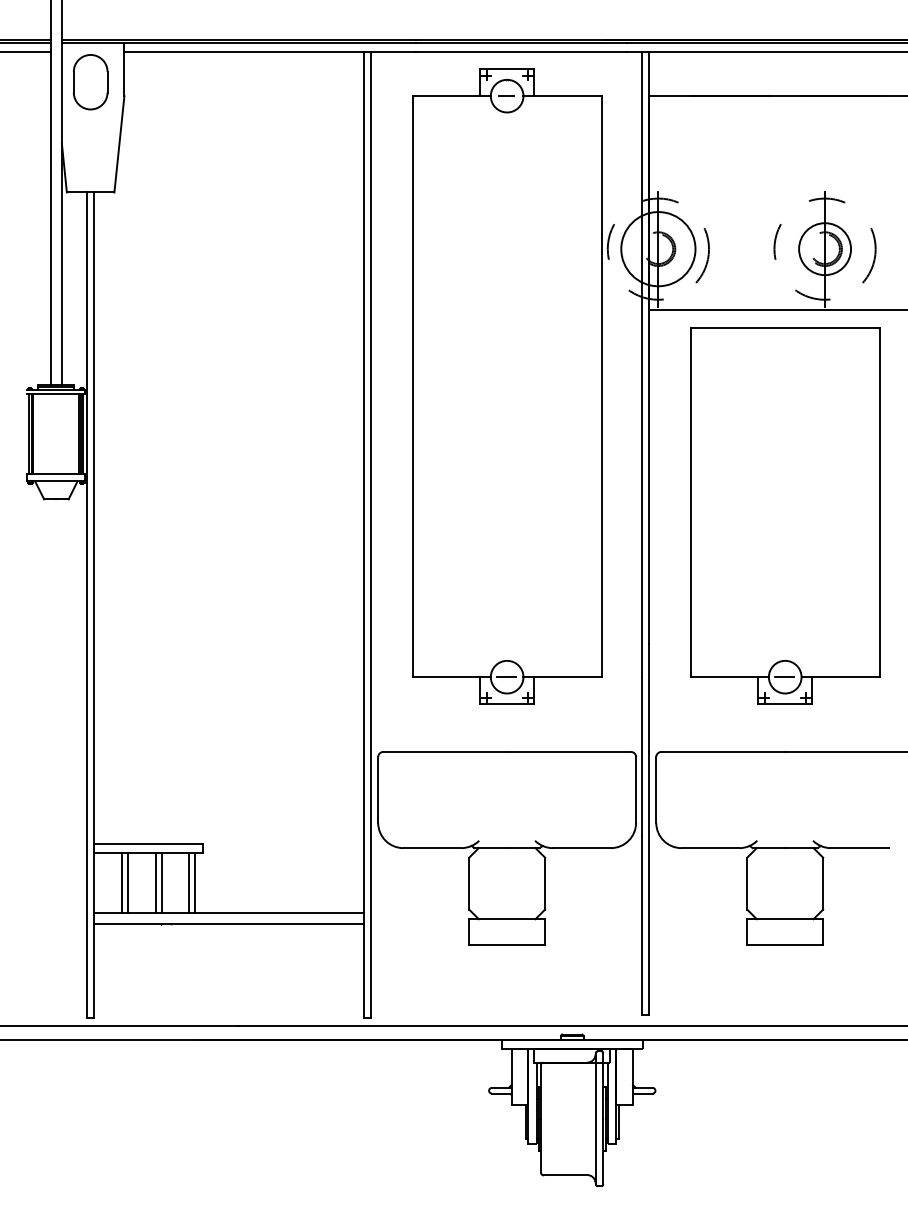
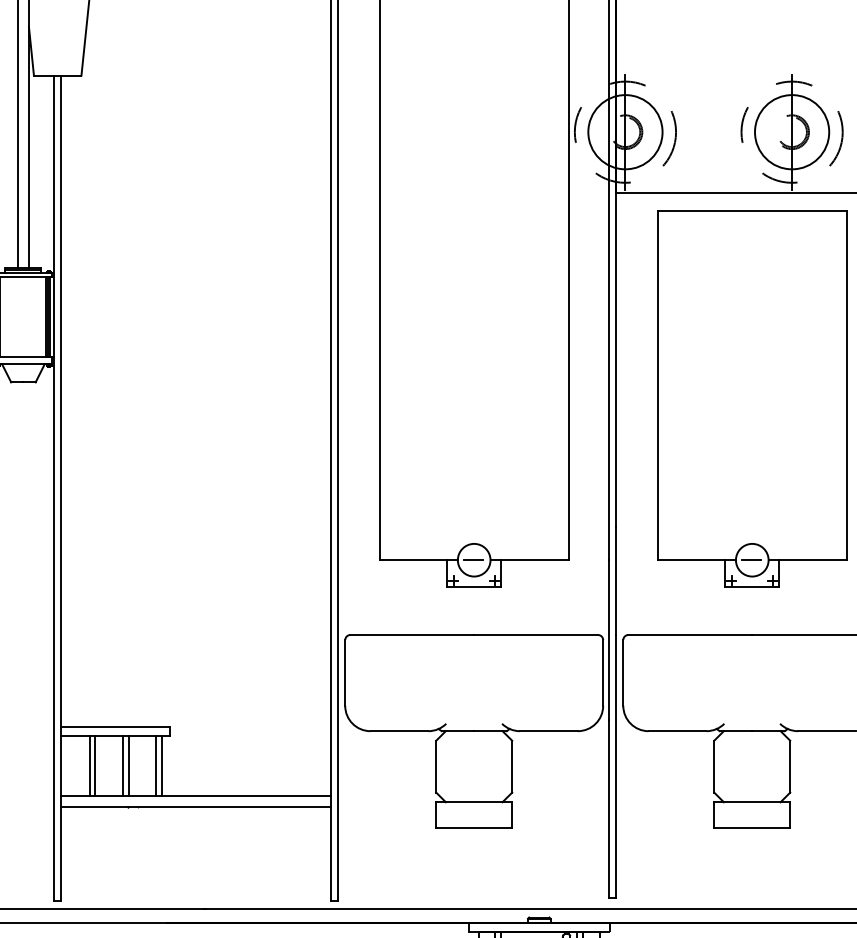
circle: (824, 249) -> (791, 132), size x1.43

